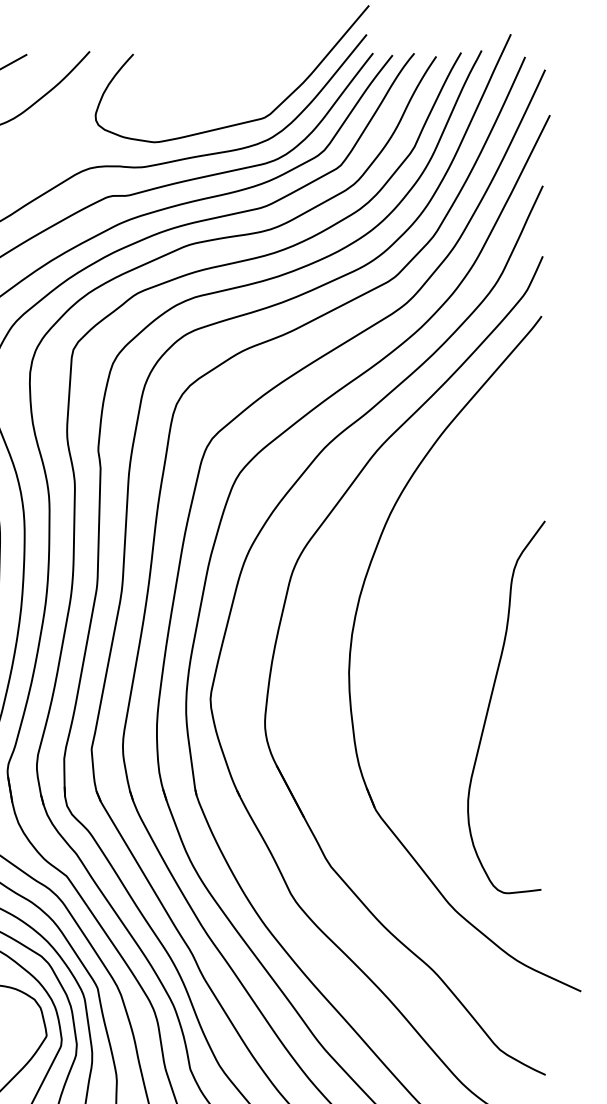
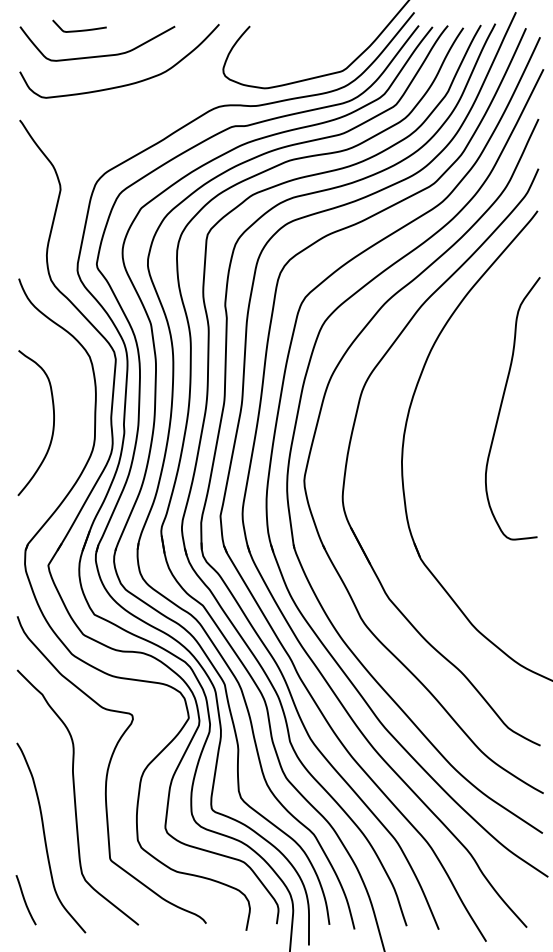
curve: (491, 701) -> (502, 404), moved

